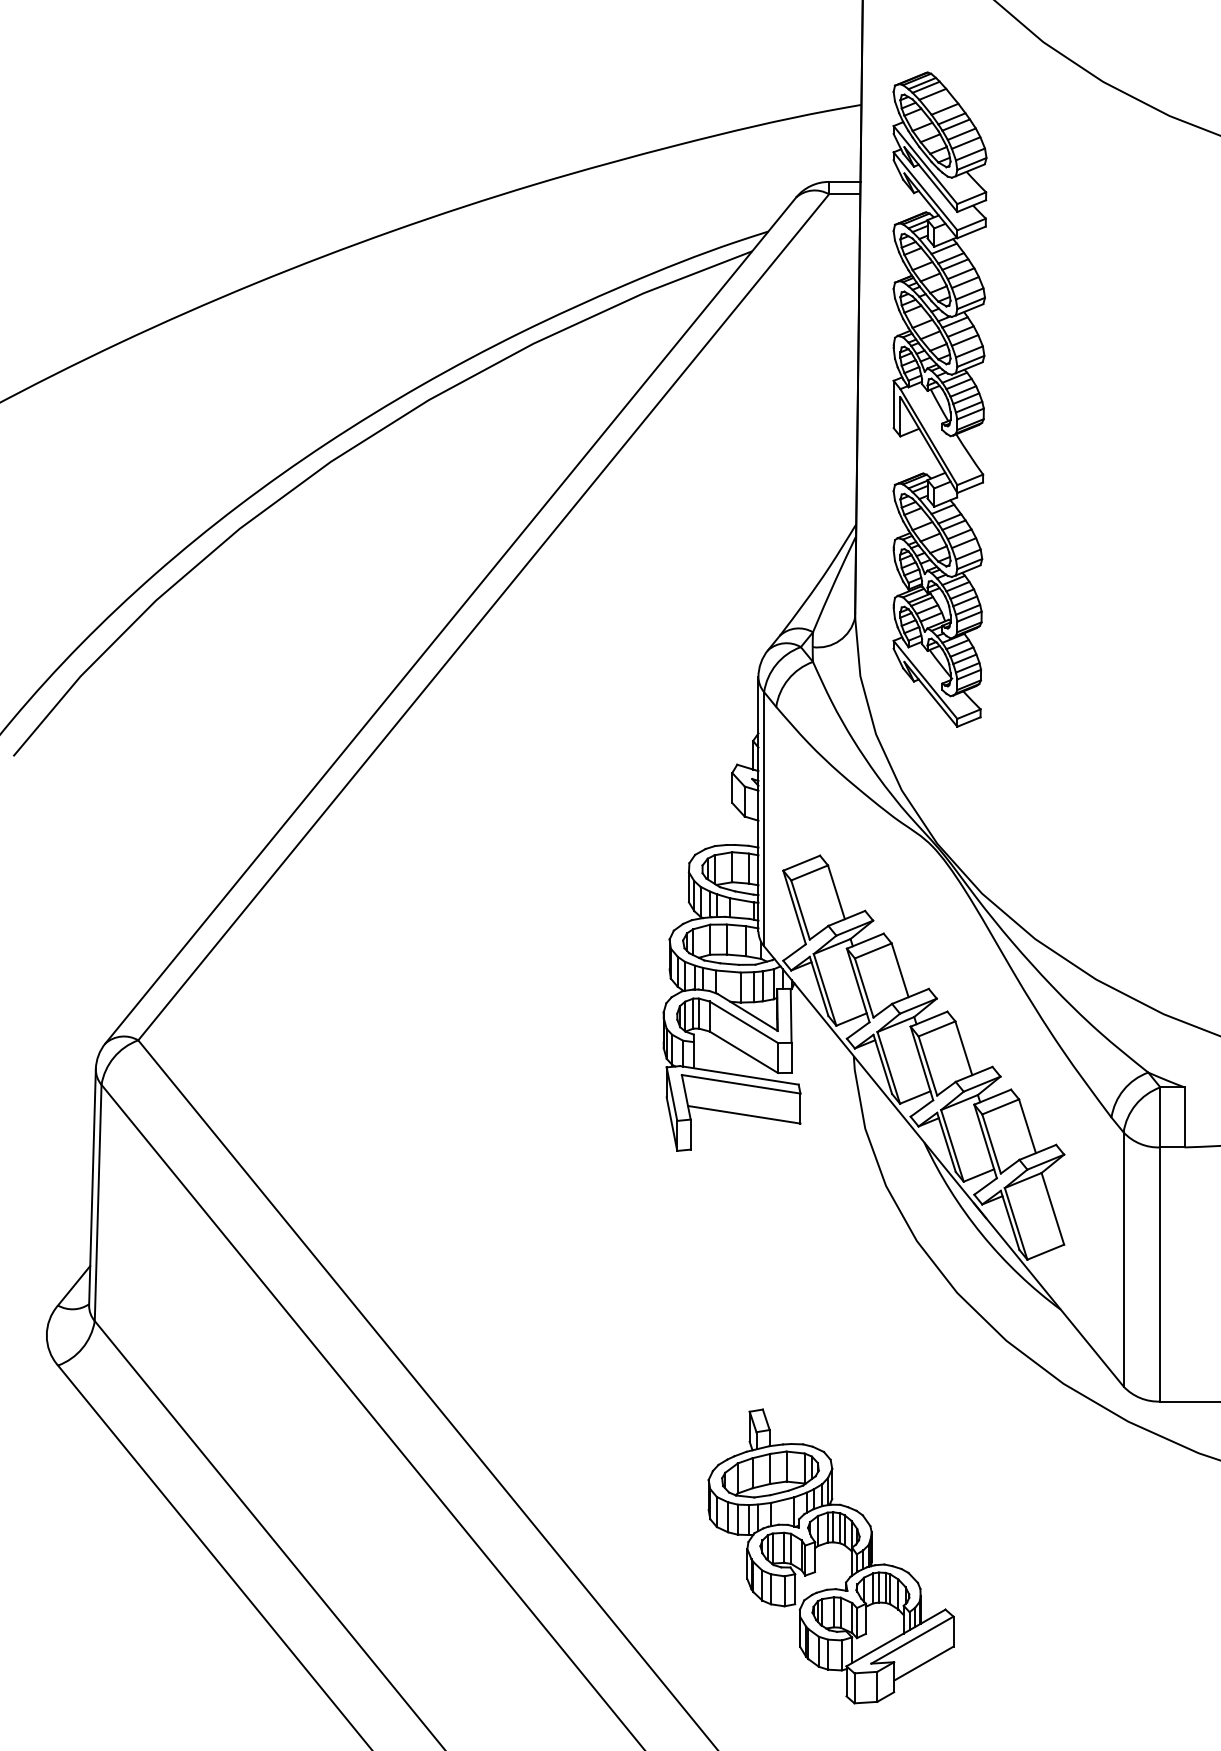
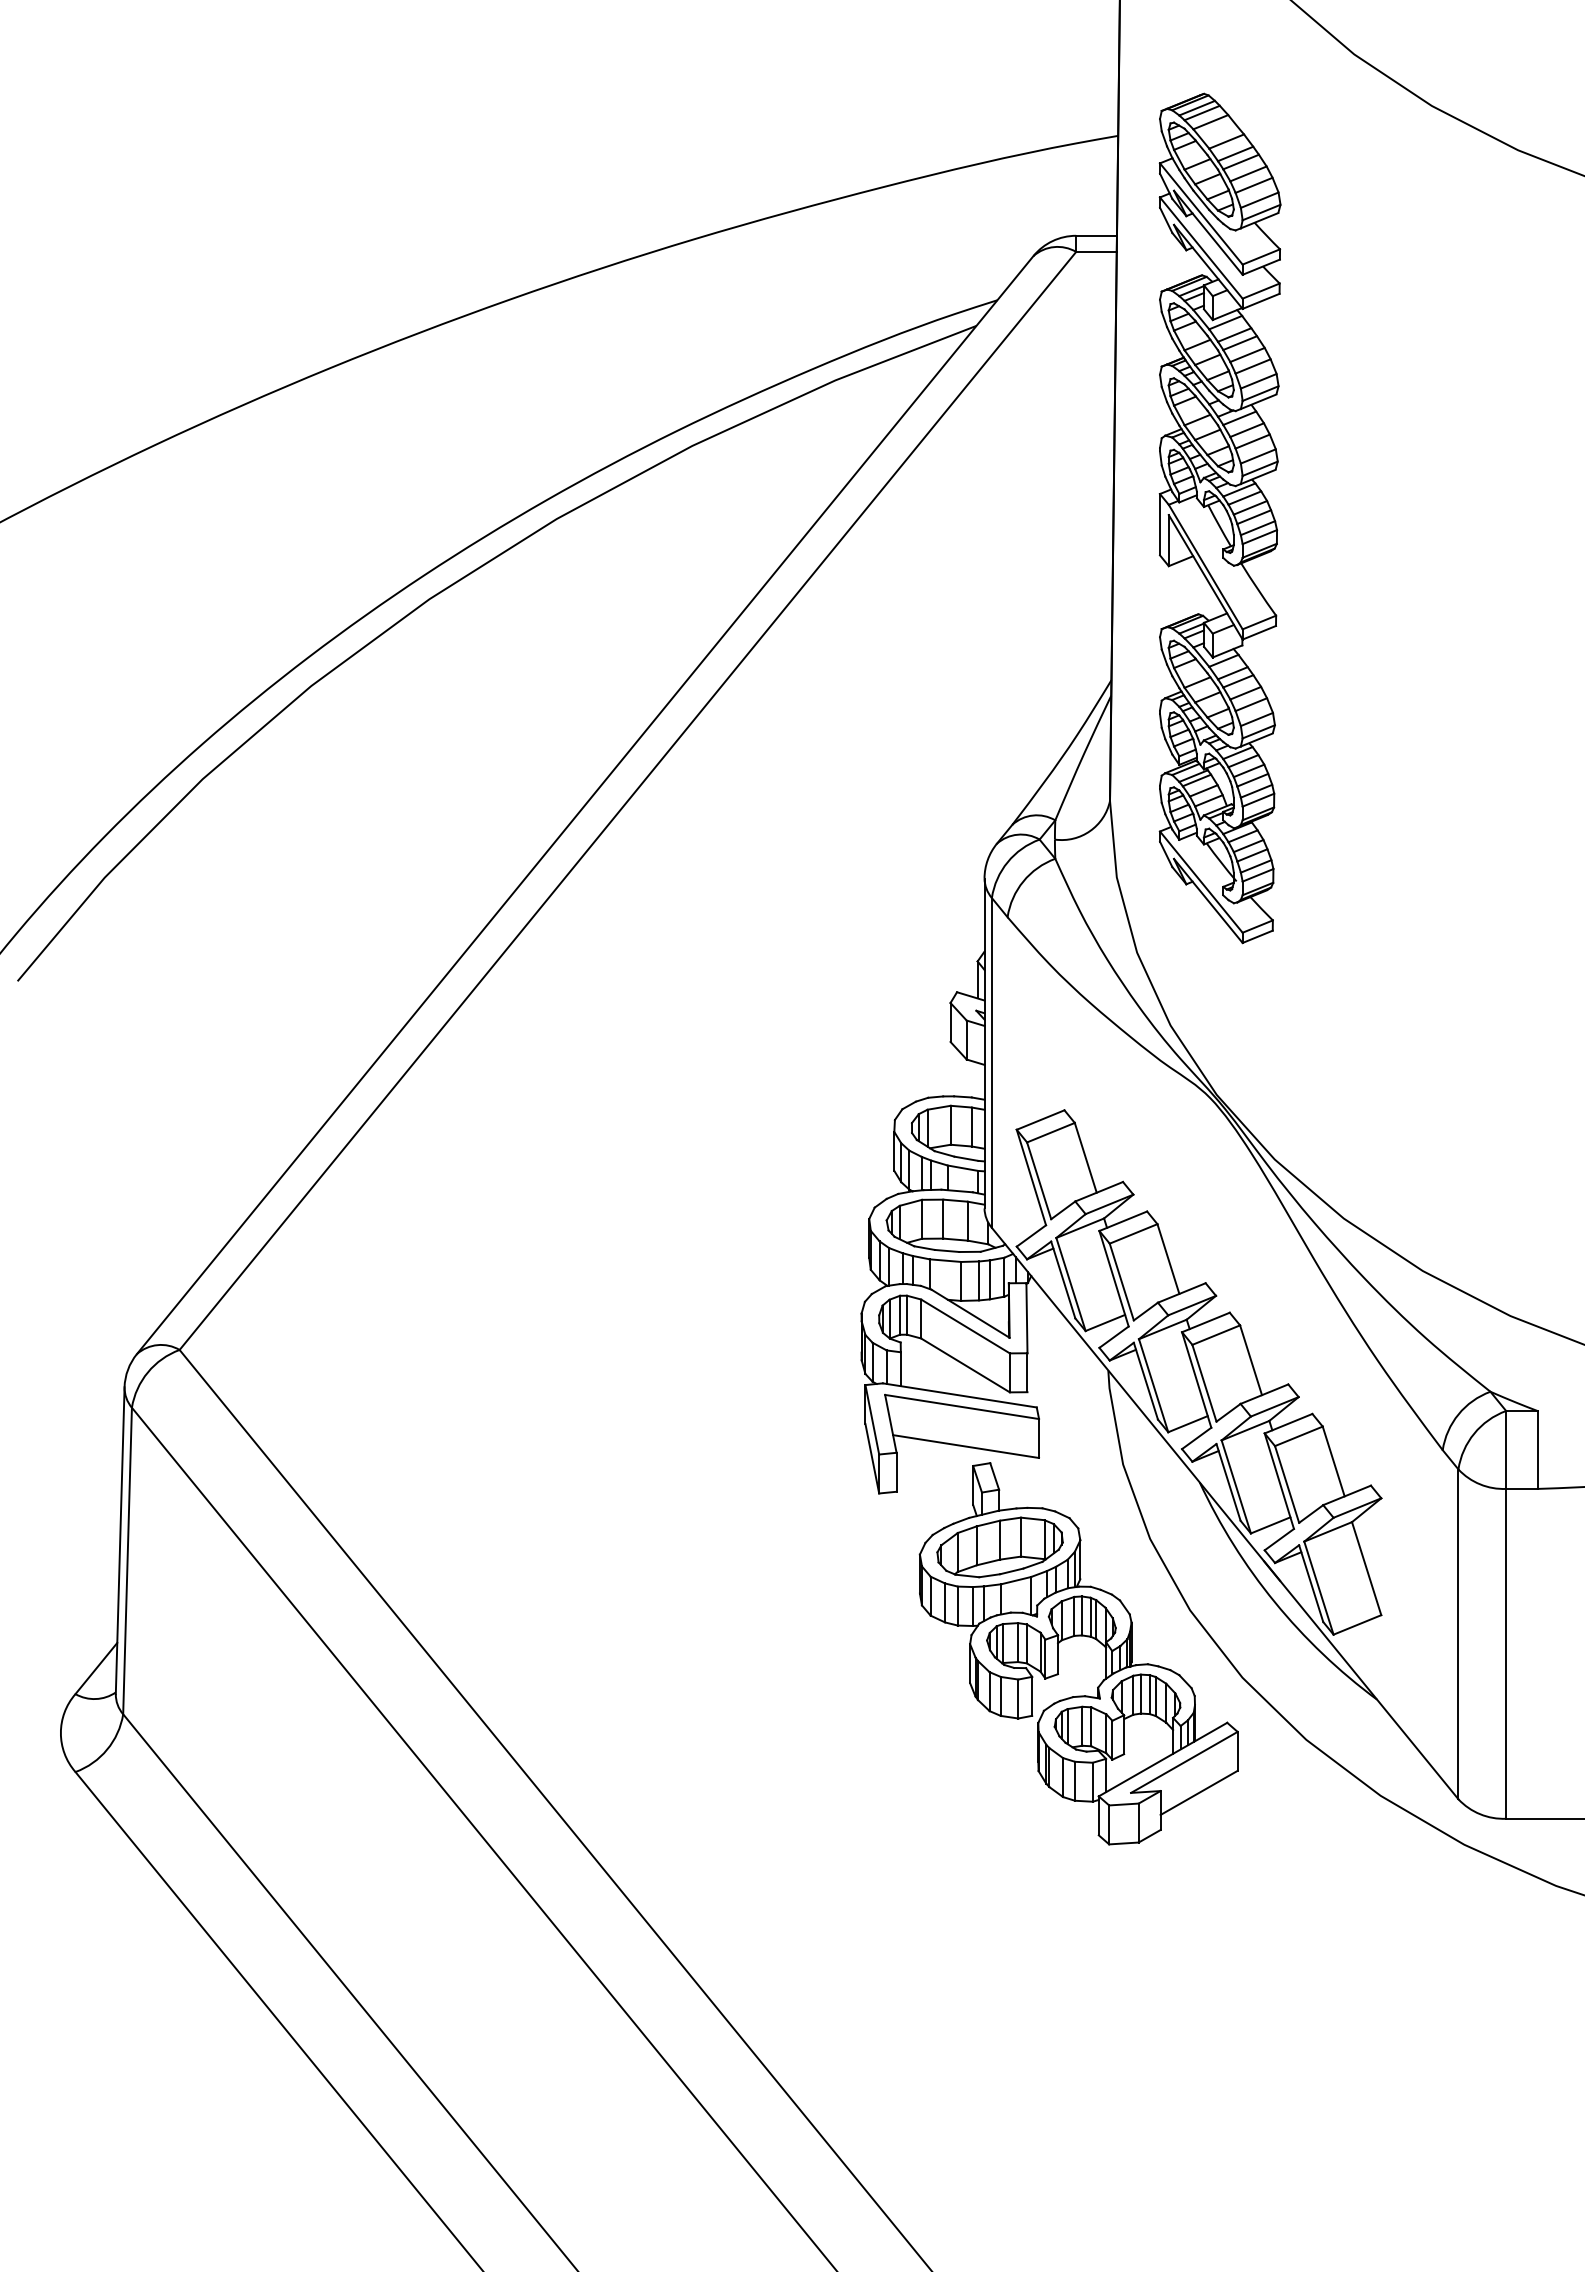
part: (827, 1543) -> (1073, 1637), moved

